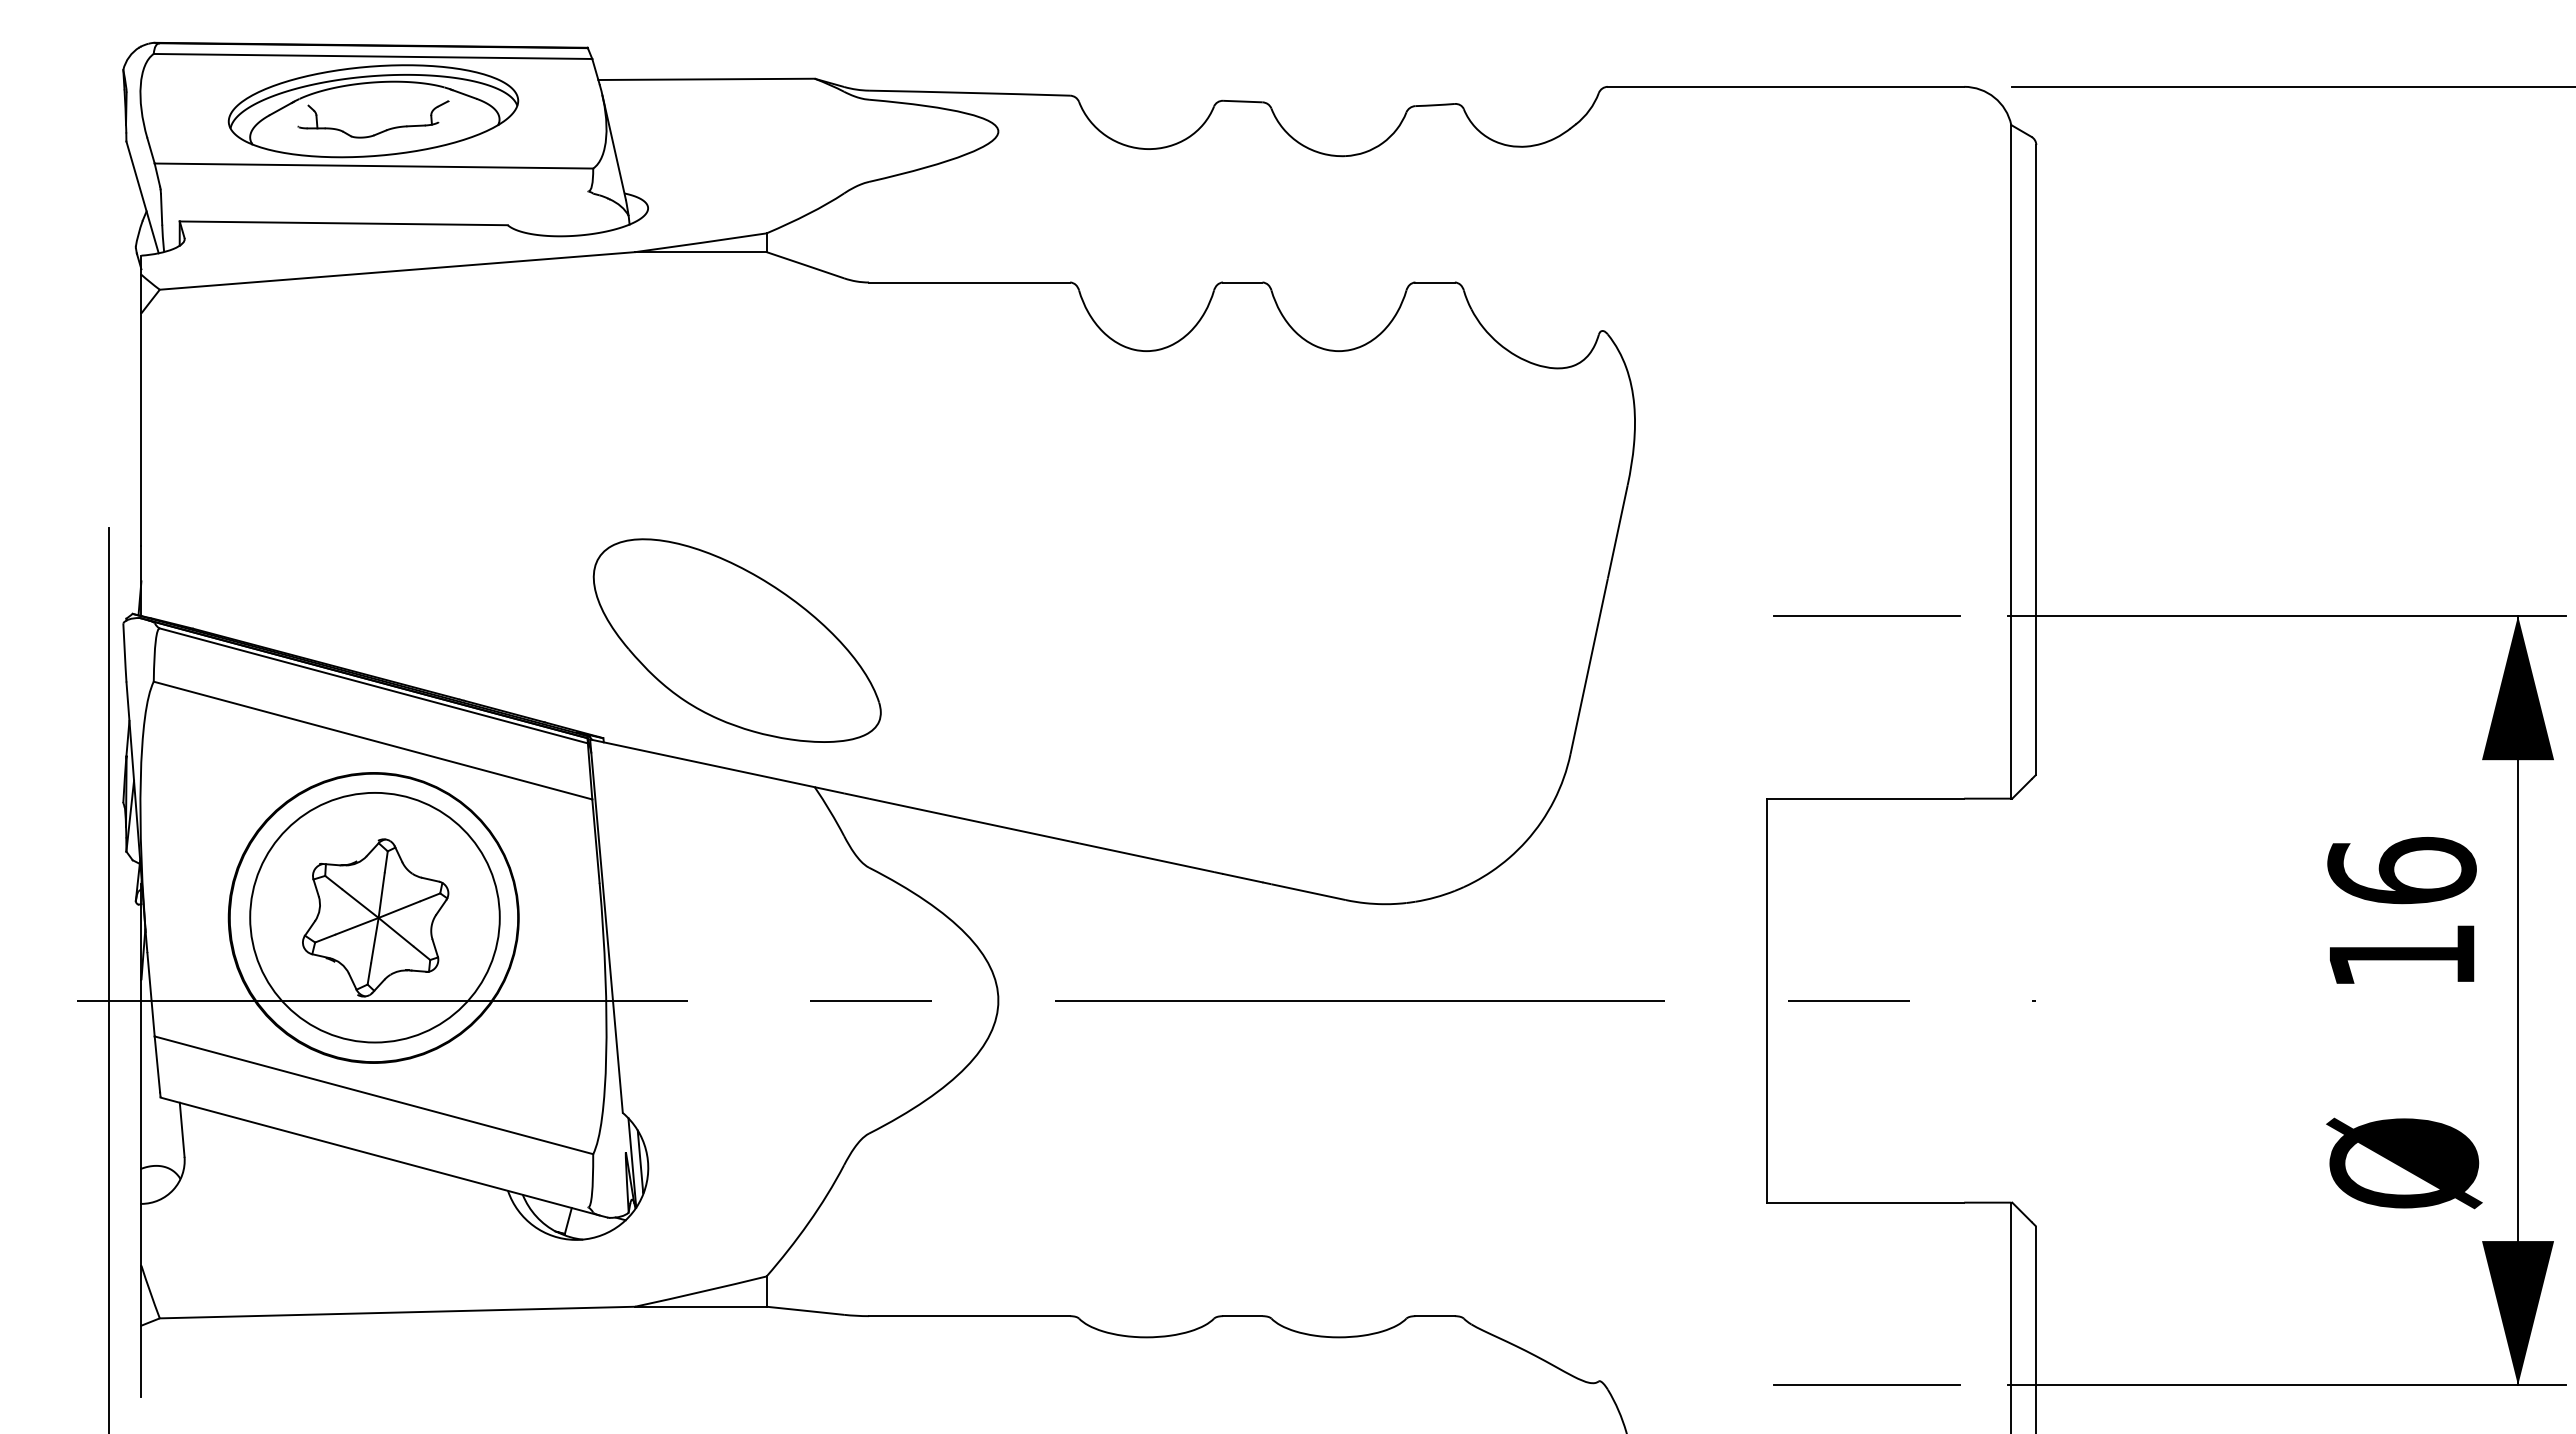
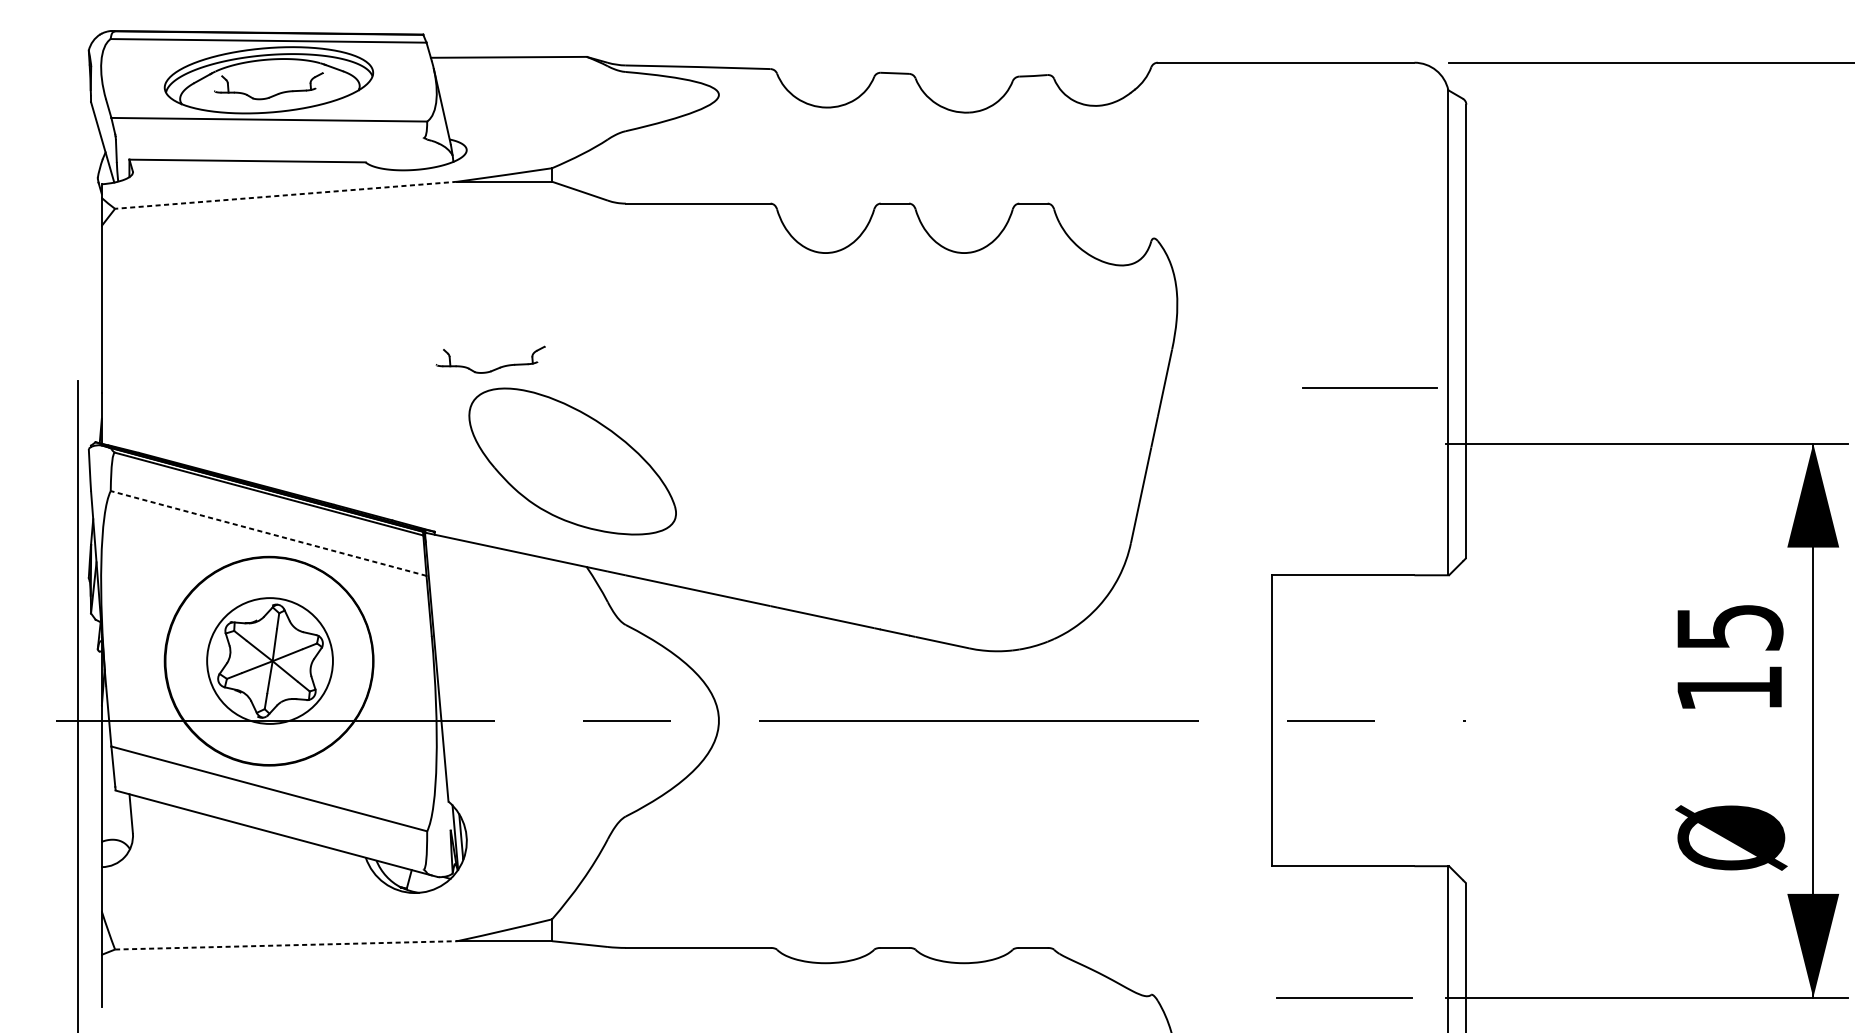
line: (396, 270) -> (285, 194), solid -> dashed
part: (688, 511) -> (495, 368), added
line: (1866, 615) -> (1370, 387), moved
part: (736, 640) -> (572, 461), moved
line: (372, 740) -> (268, 533), solid -> dashed
text: (2401, 870) -> (1729, 627), 16 -> 15
circle: (374, 917) -> (269, 660), size x0.7
line: (397, 1312) -> (286, 945), solid -> dashed

